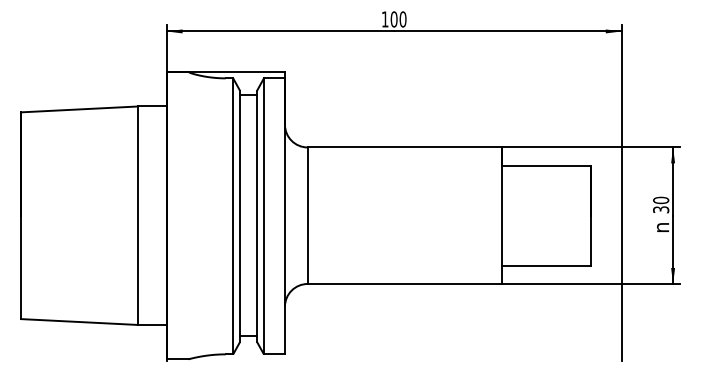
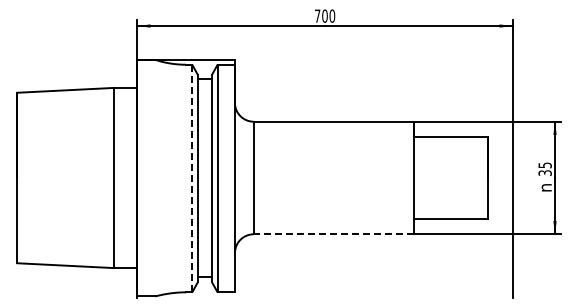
text: (385, 18) -> (317, 15), 100 -> 700
text: (660, 200) -> (544, 165), 30 -> 35
line: (233, 216) -> (192, 178), solid -> dashed
line: (404, 284) -> (333, 234), solid -> dashed

